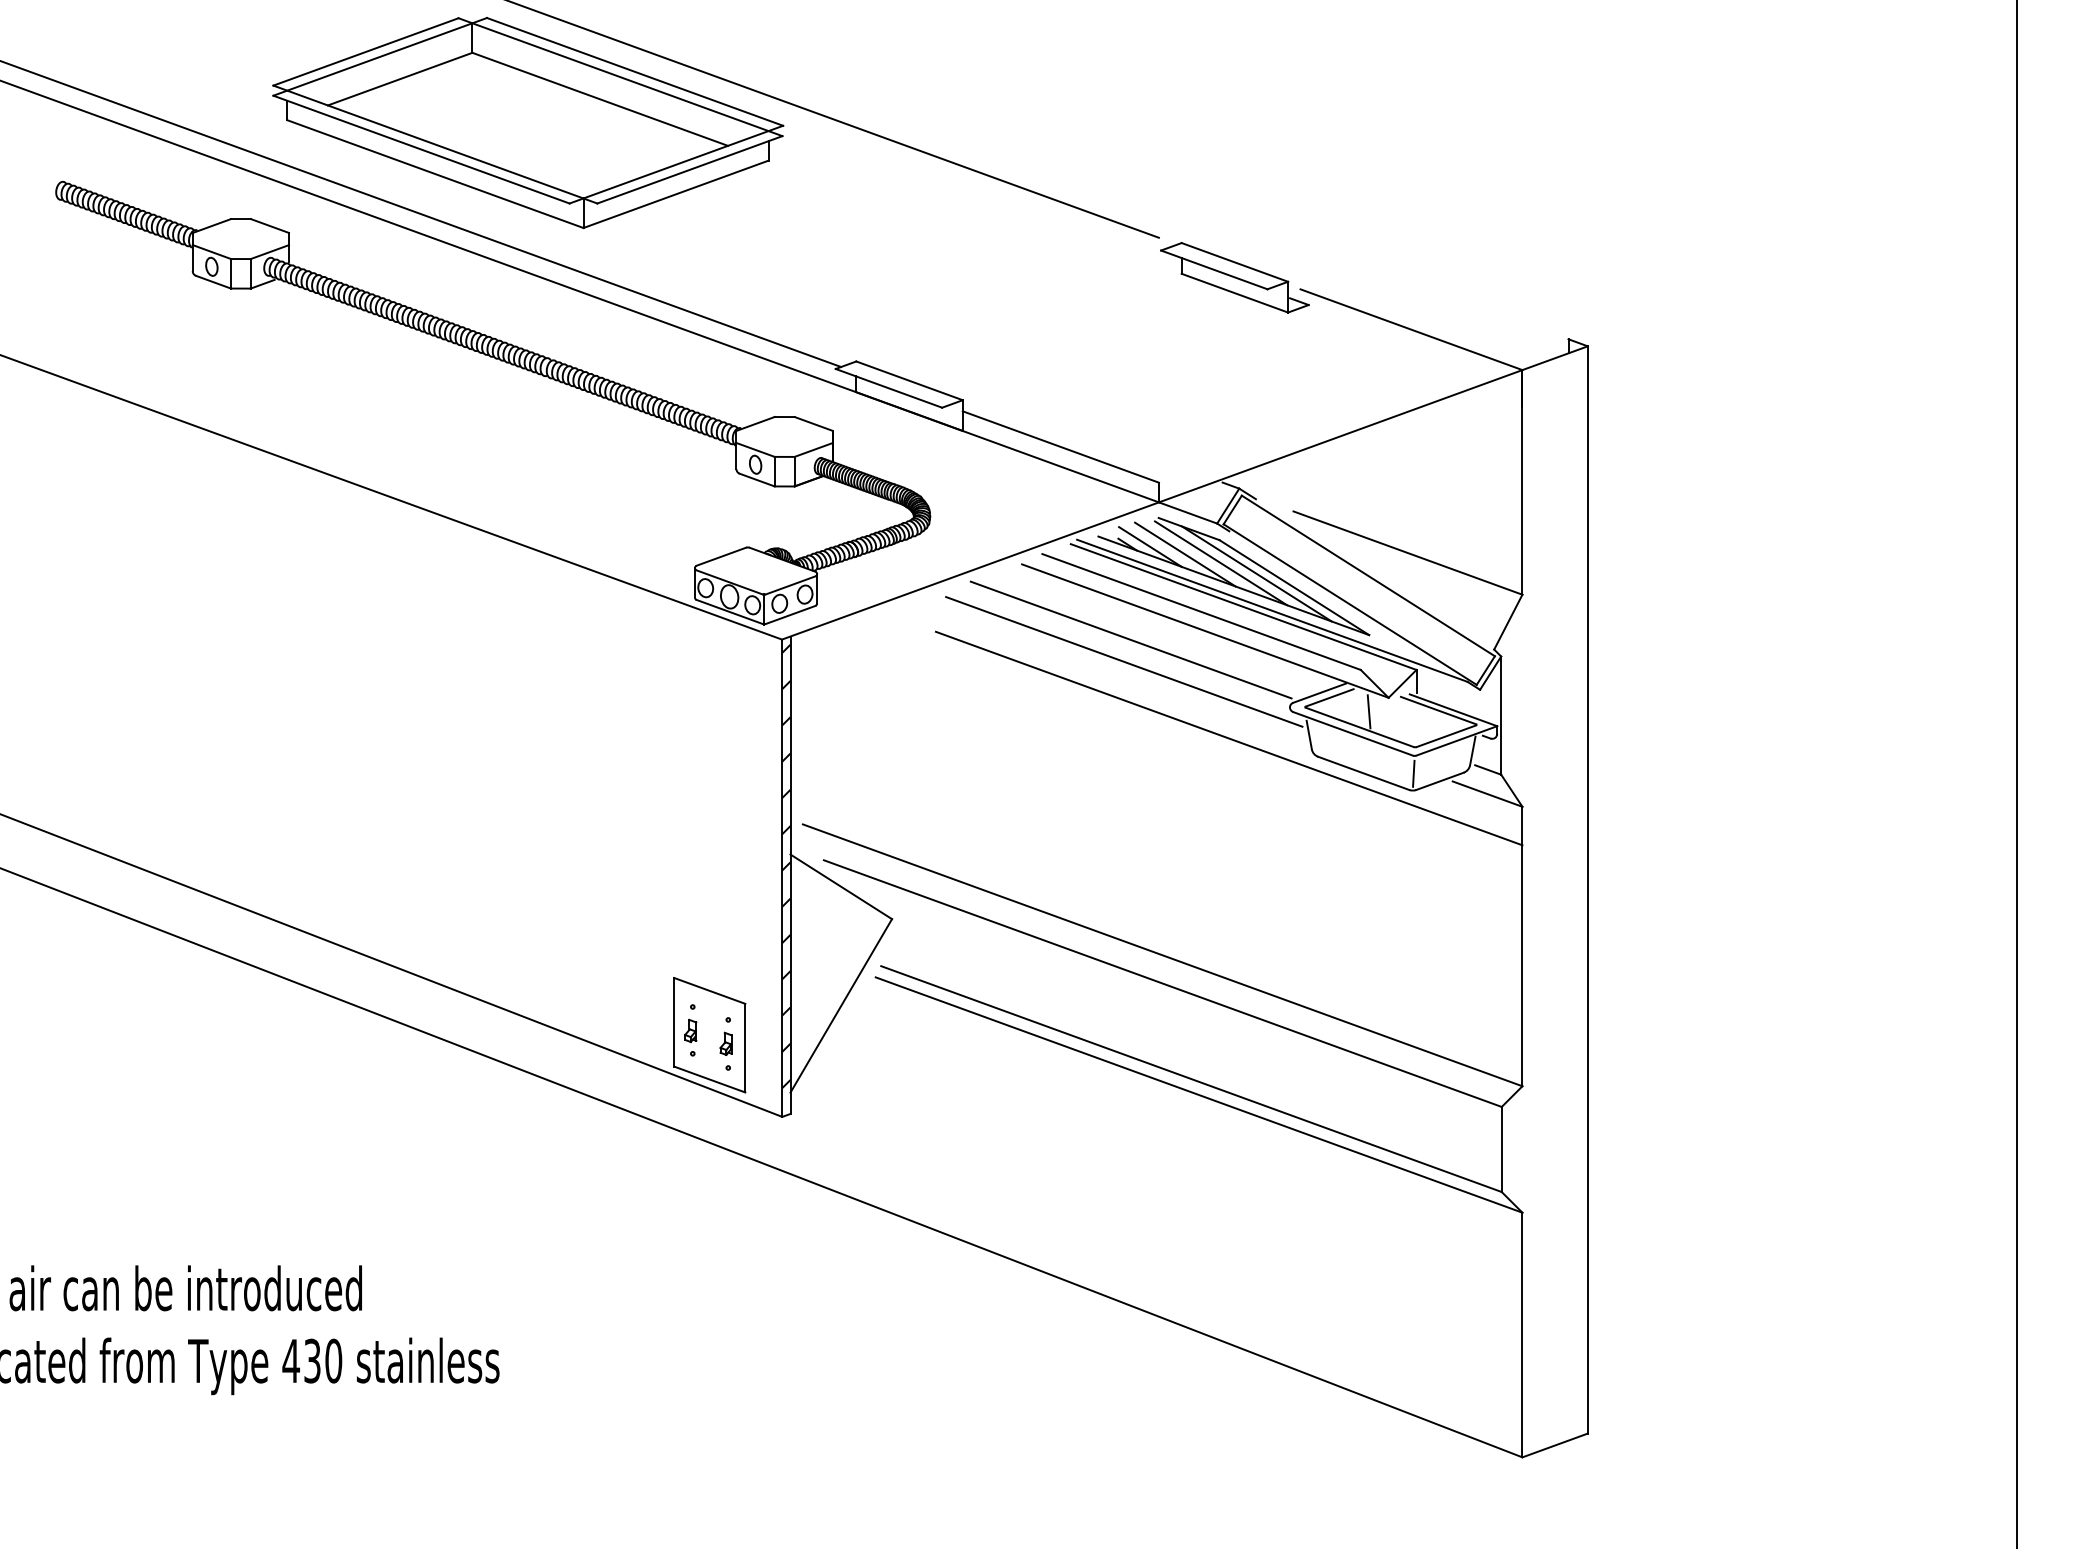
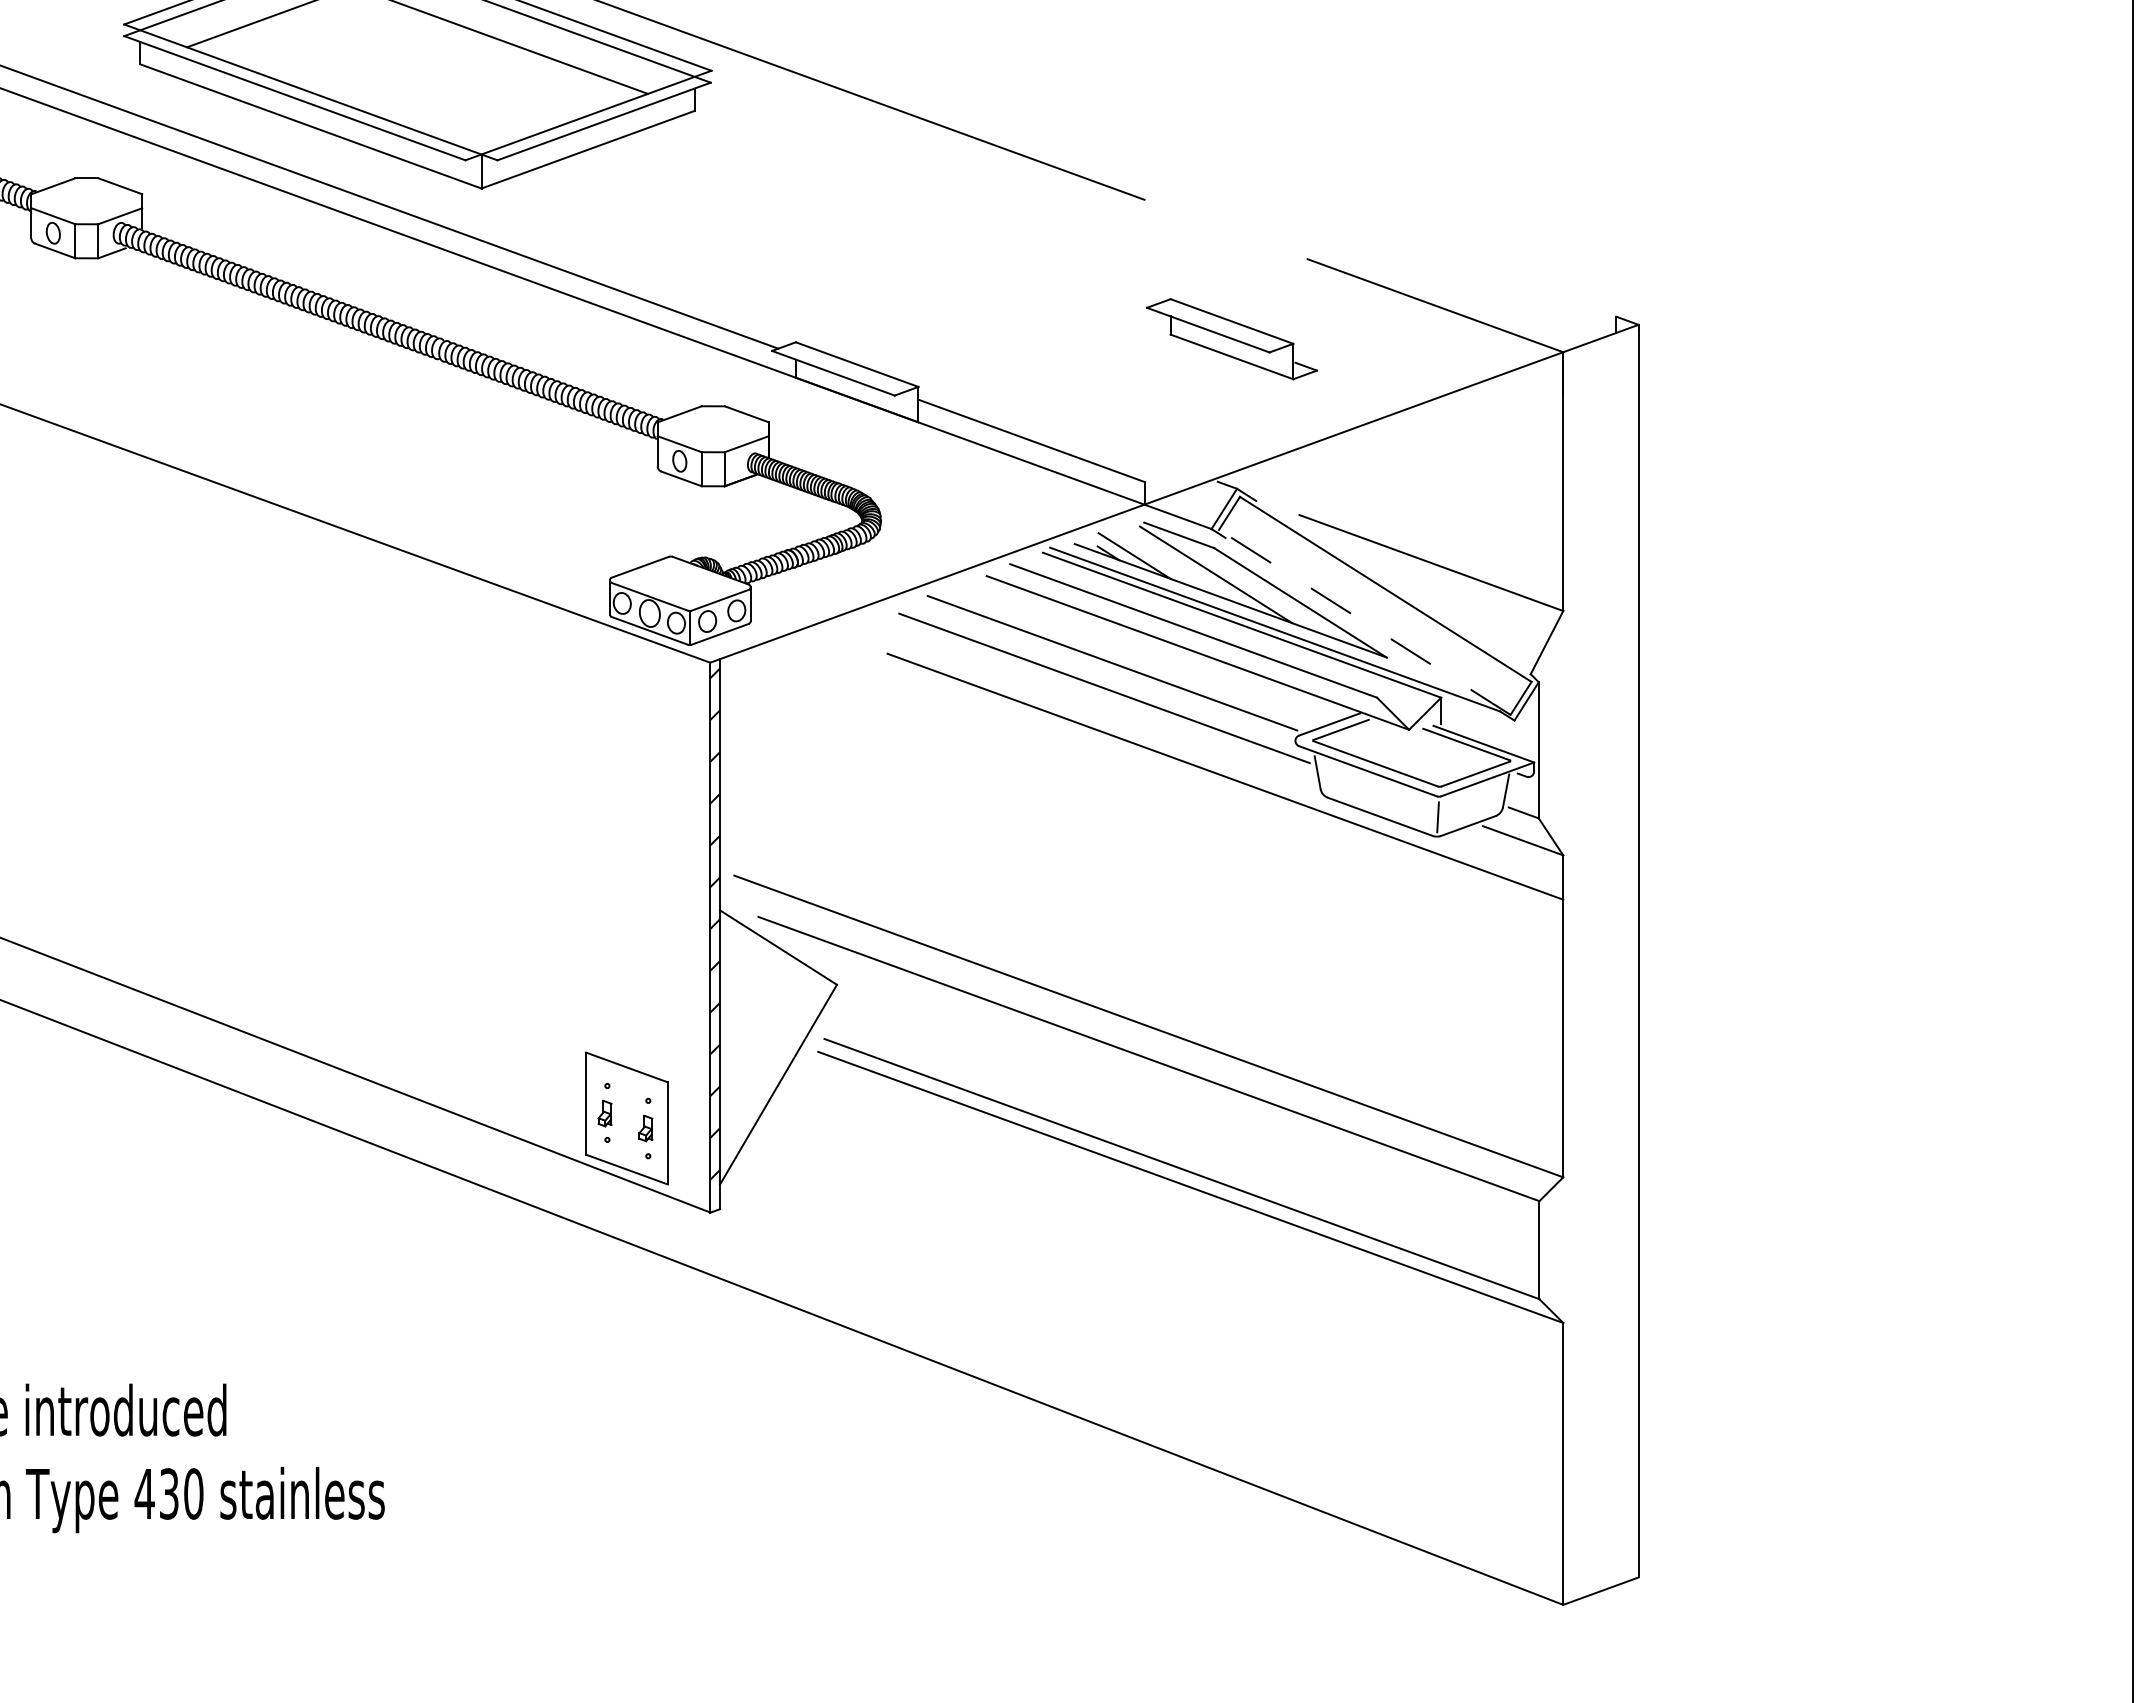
part: (1234, 277) -> (1231, 338), moved
line: (1185, 554) -> (1175, 564), removed
line: (1256, 573) -> (1256, 586), removed
line: (1350, 604) -> (1365, 622), solid -> dashed
line: (1368, 711) -> (1385, 745), removed

